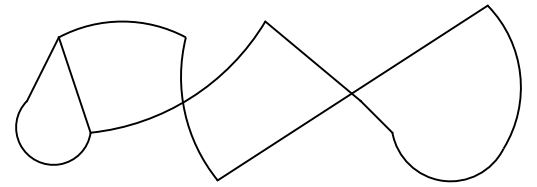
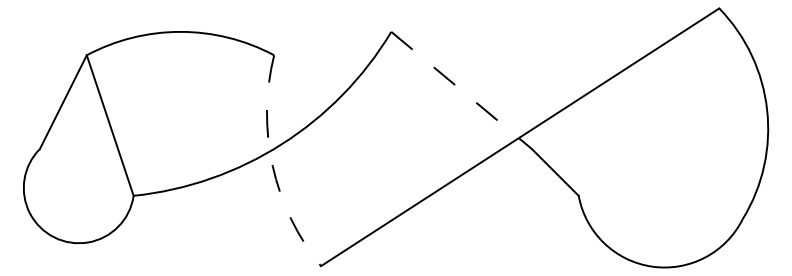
line: (313, 61) -> (462, 90), solid -> dashed
arc: (184, 112) -> (272, 166), solid -> dashed

